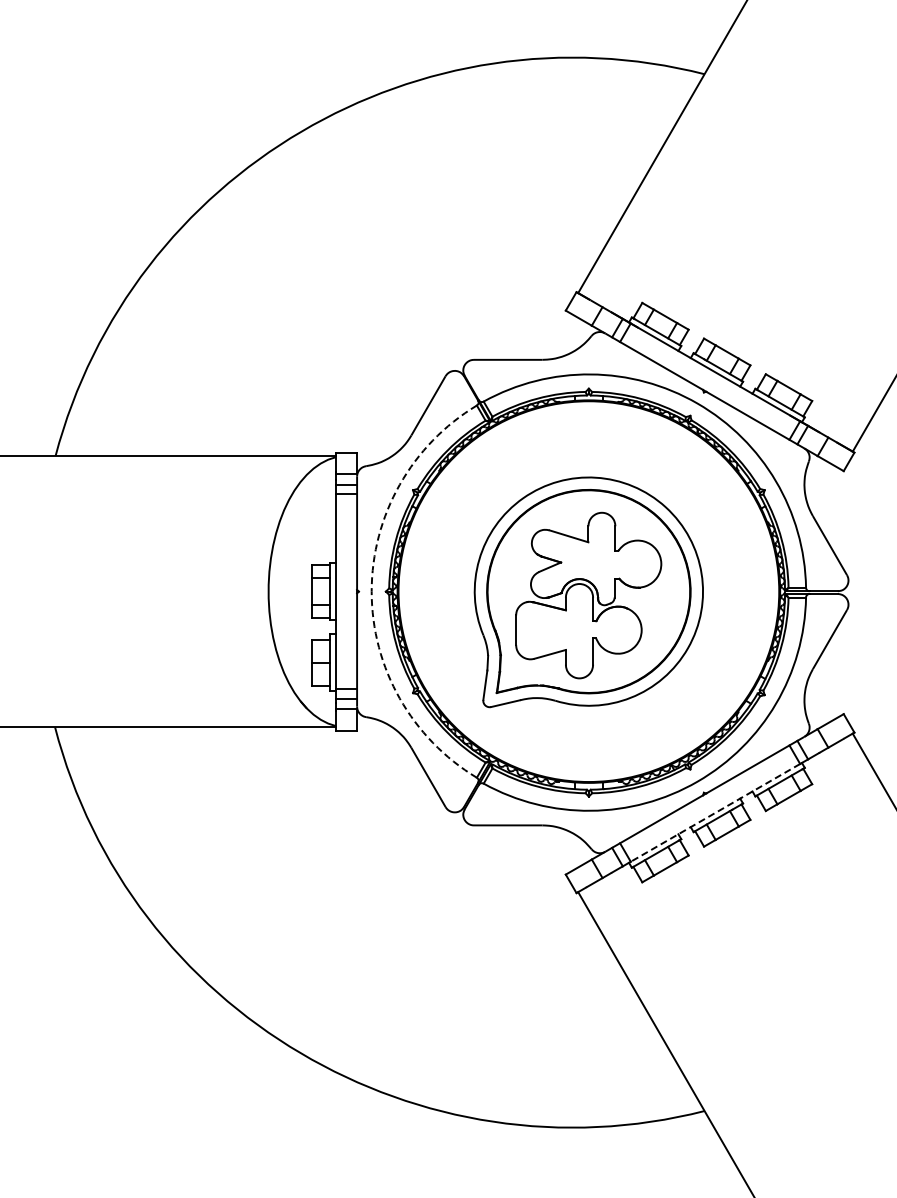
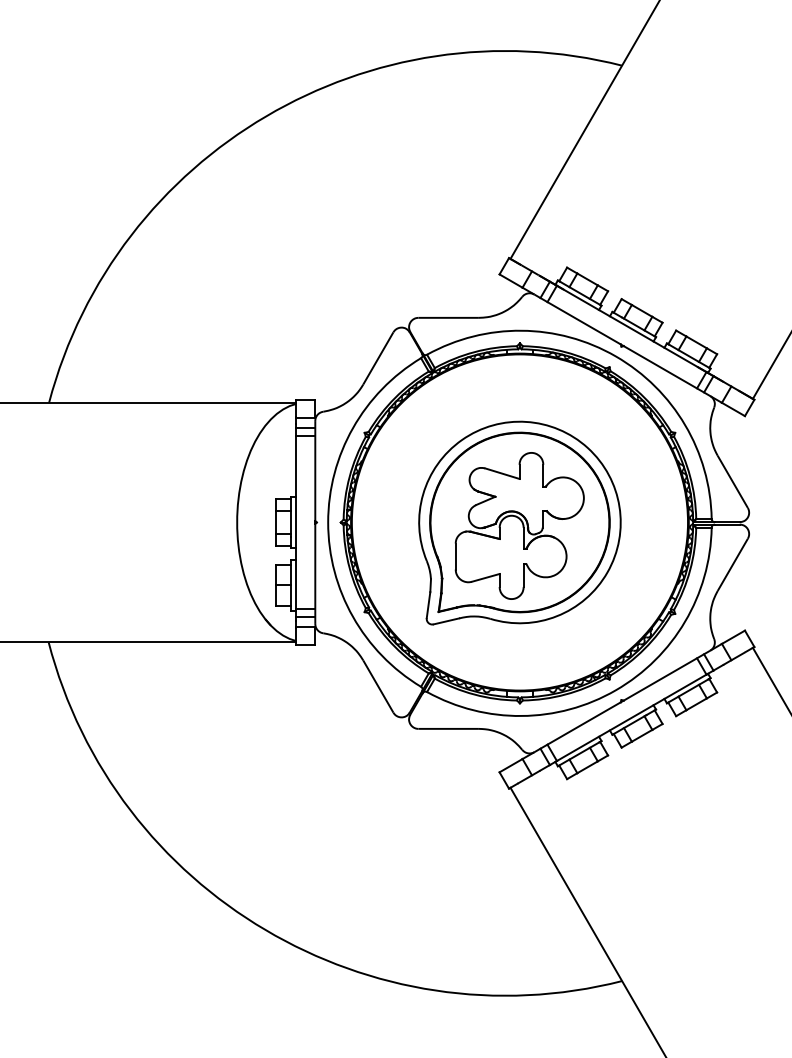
arc: (371, 591) -> (328, 522), dashed -> solid
line: (715, 812) -> (631, 717), dashed -> solid

